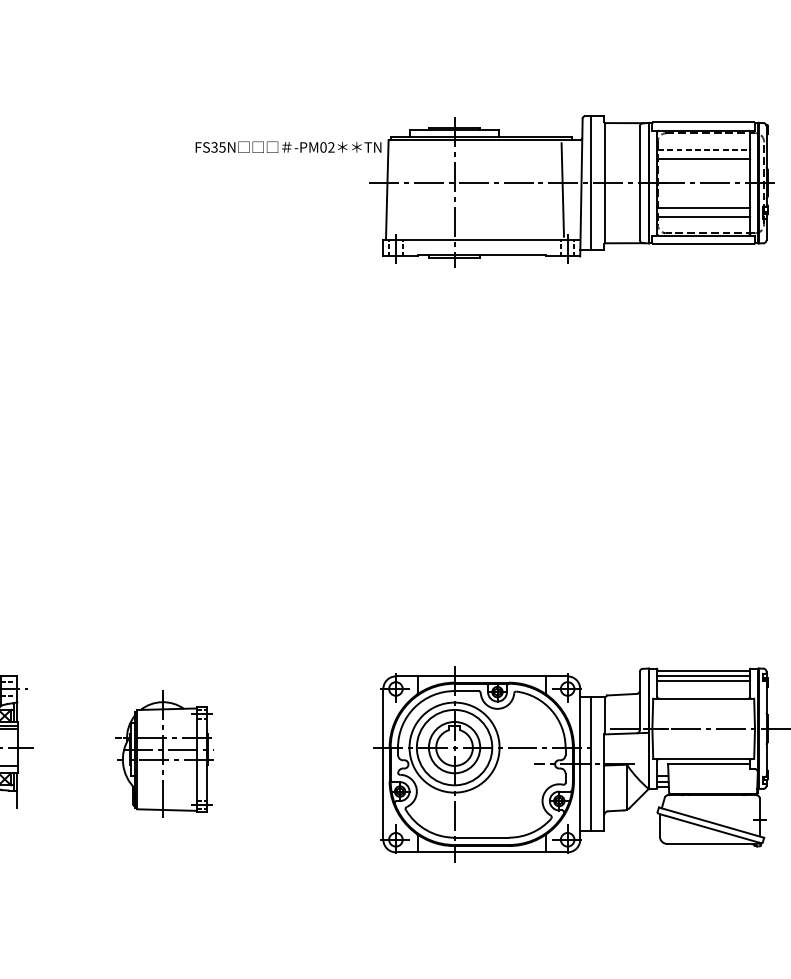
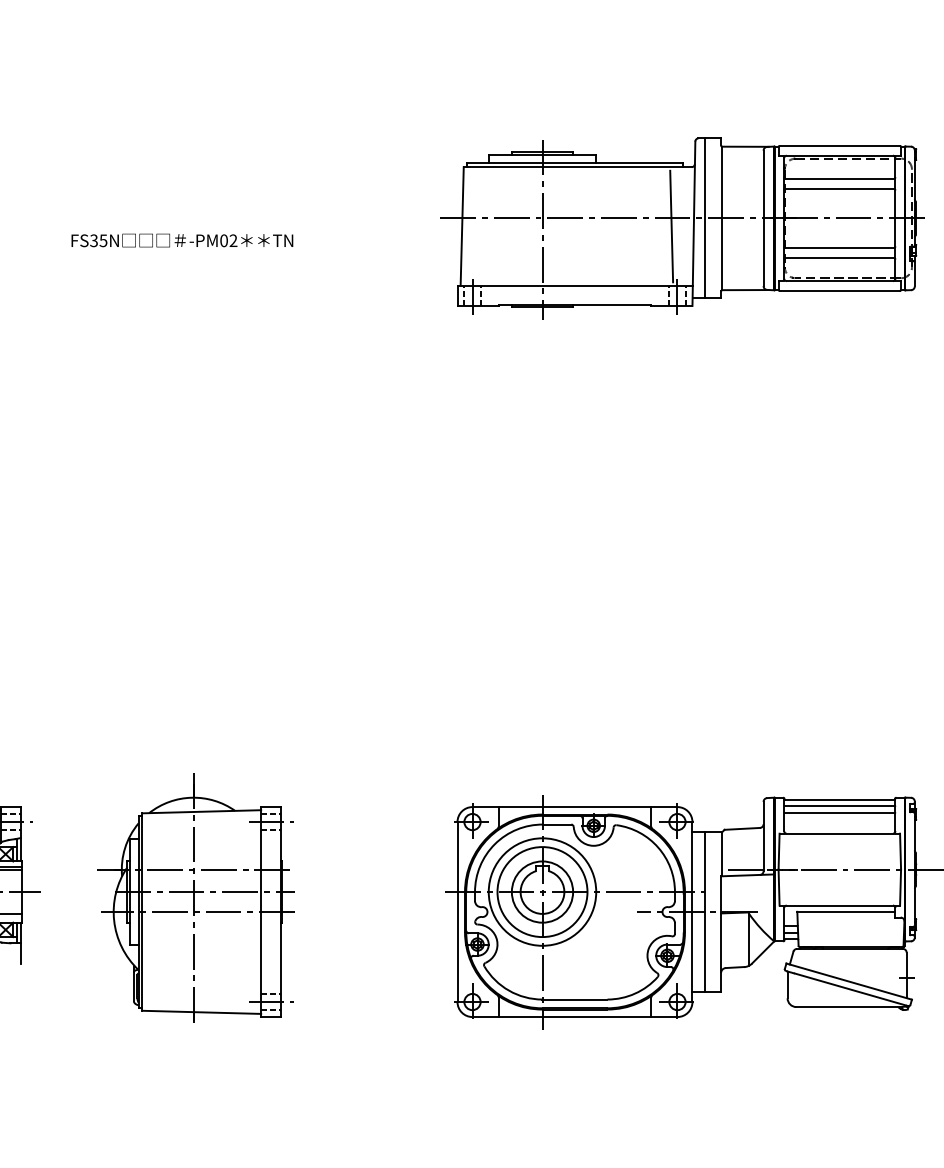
text: (288, 147) -> (182, 240), moved
line: (704, 149) -> (840, 178), dashed -> solid
part: (163, 752) -> (195, 897), size x1.67

